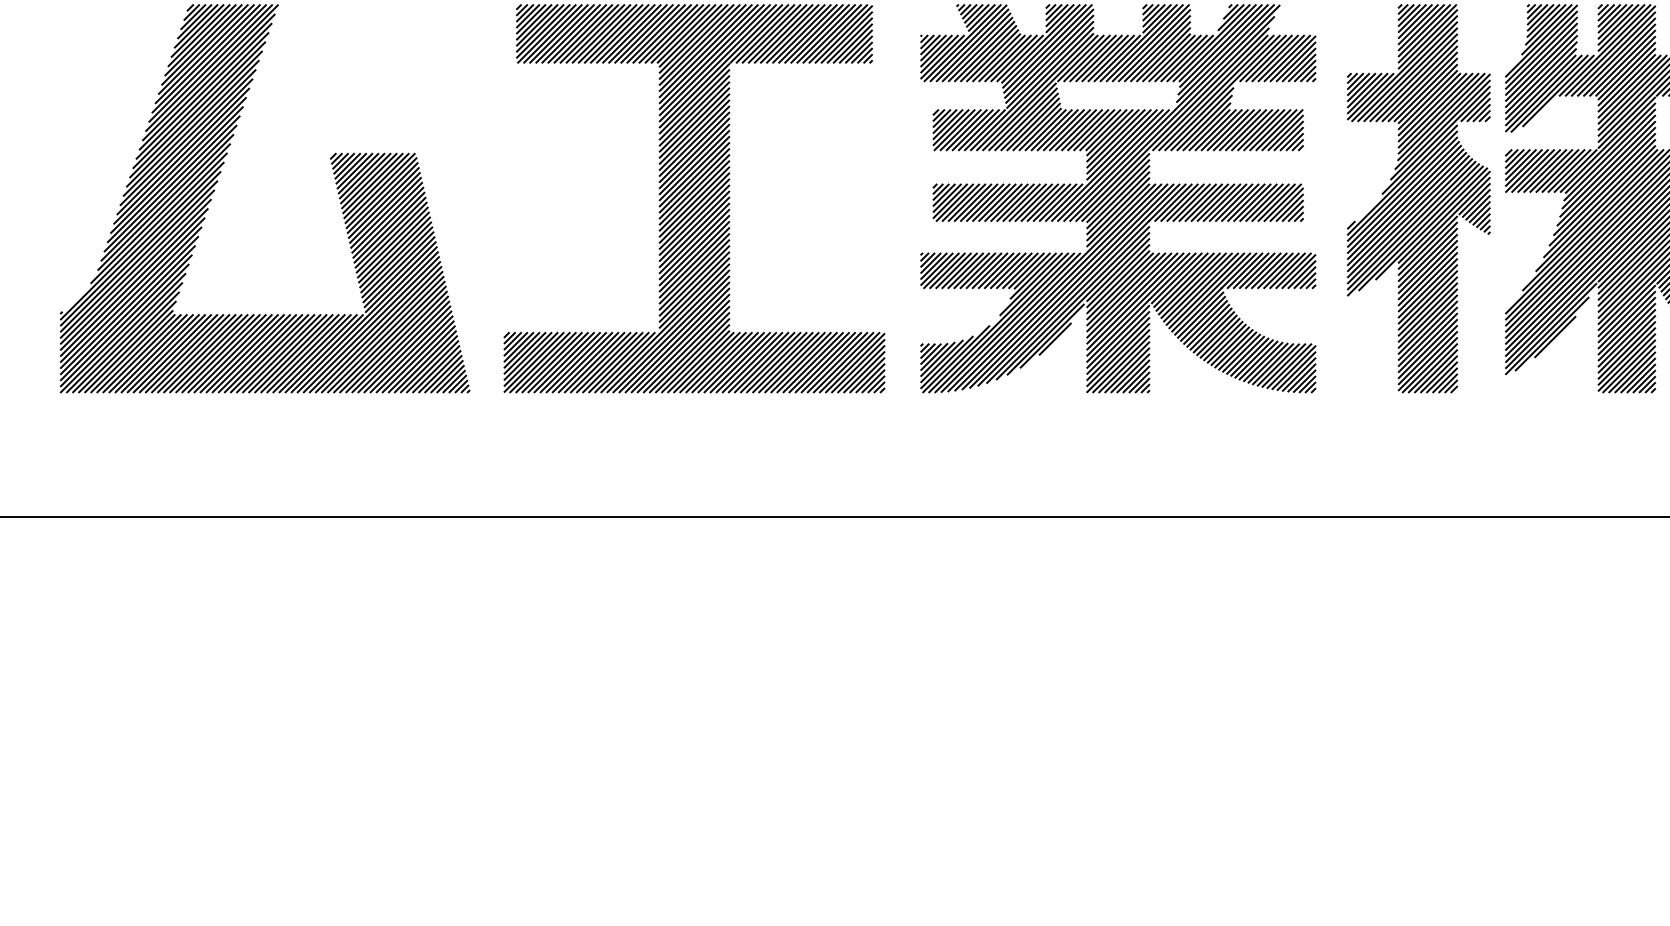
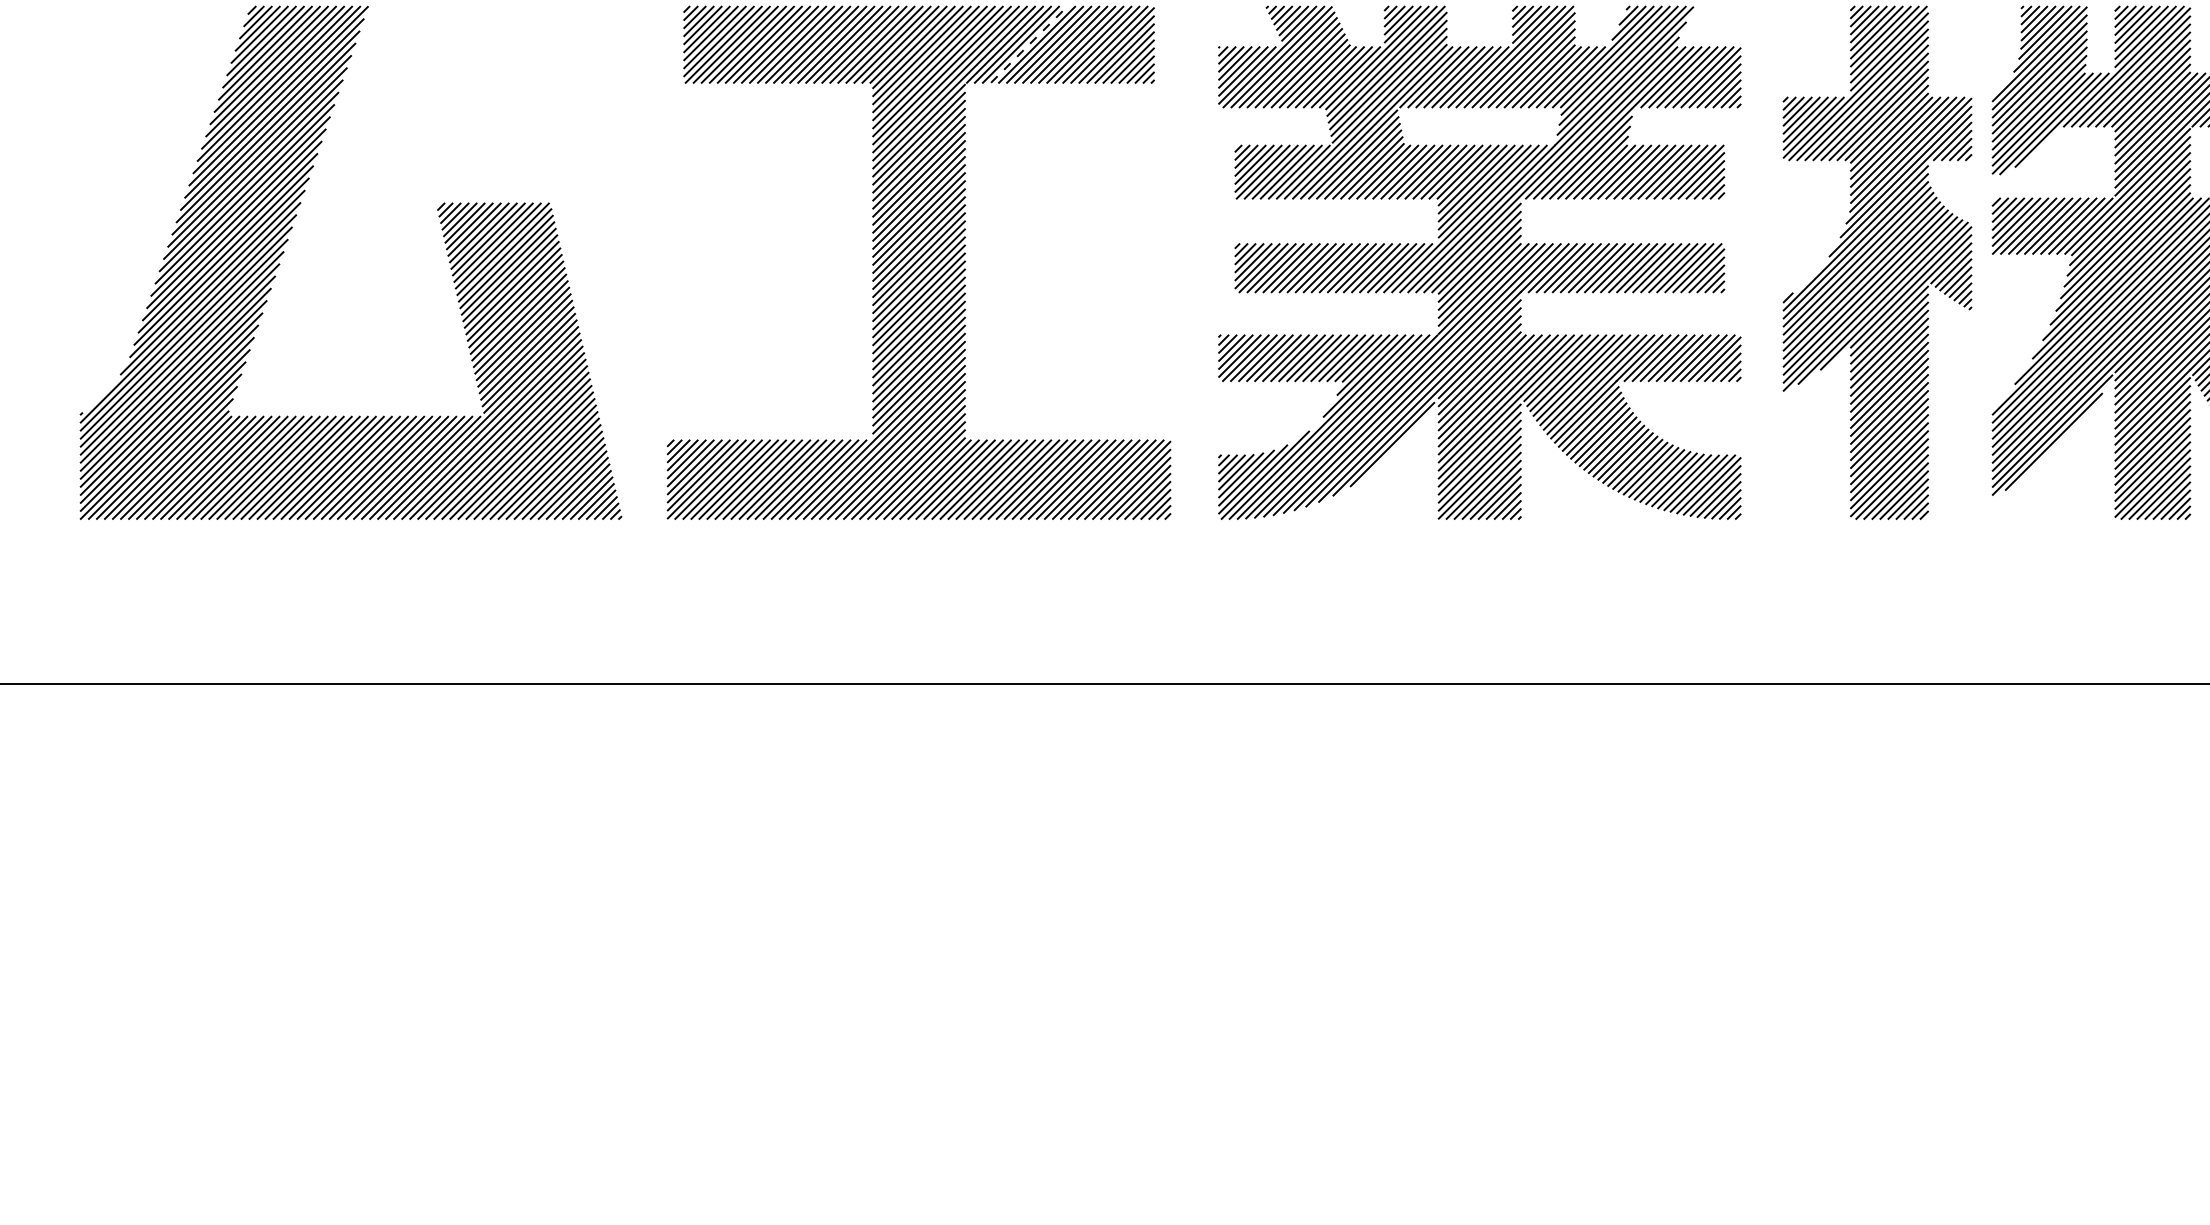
line: (777, 33) -> (1029, 44), solid -> dashed
line: (1554, 336) -> (2057, 445), removed
line: (1055, 339) -> (1396, 448), removed

